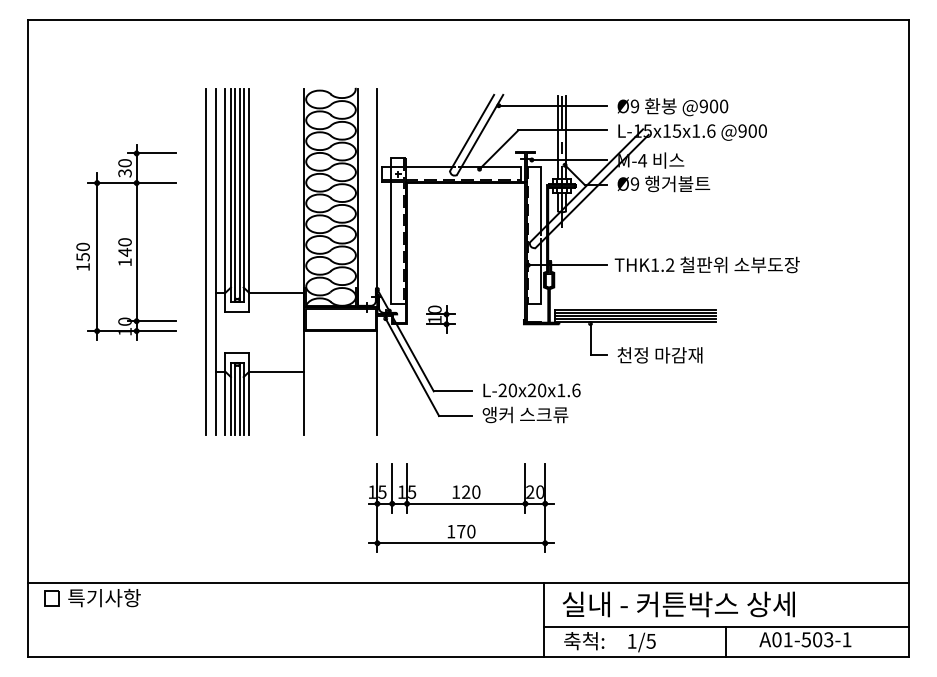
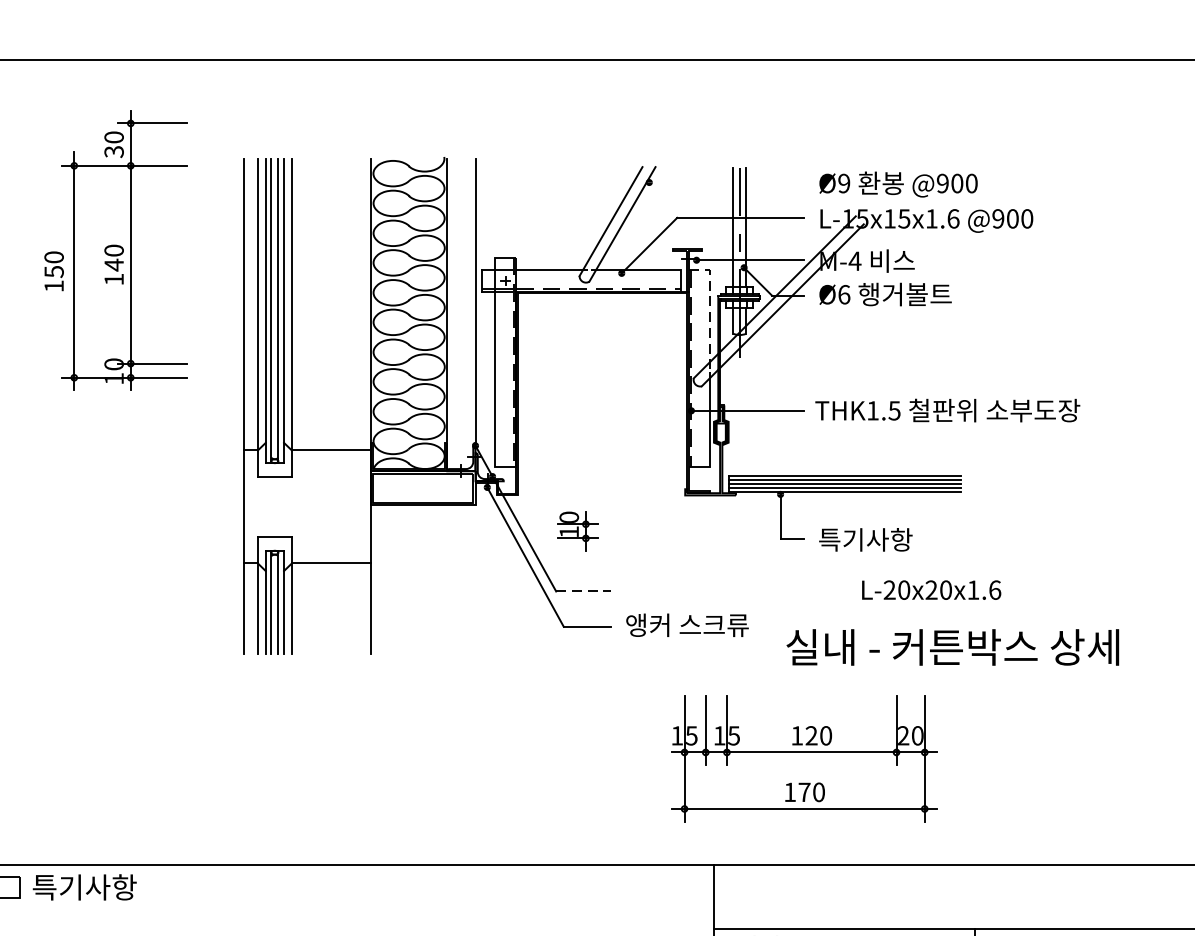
line: (552, 105) -> (726, 182), removed
text: (634, 183) -> (843, 293), Ø9 -> Ø6
line: (541, 191) -> (710, 305), solid -> dashed
part: (126, 242) -> (116, 250), moved
line: (205, 261) -> (229, 405), removed
text: (670, 264) -> (895, 409), THK1.2 -> THK1.5
part: (440, 319) -> (577, 531), moved
text: (659, 355) -> (879, 540), 천정 마감재 -> 특기사항
line: (377, 382) -> (475, 578), removed
text: (531, 390) -> (930, 590), moved
line: (452, 391) -> (582, 591), solid -> dashed
part: (461, 507) -> (804, 757), moved
text: (678, 604) -> (952, 647), moved

